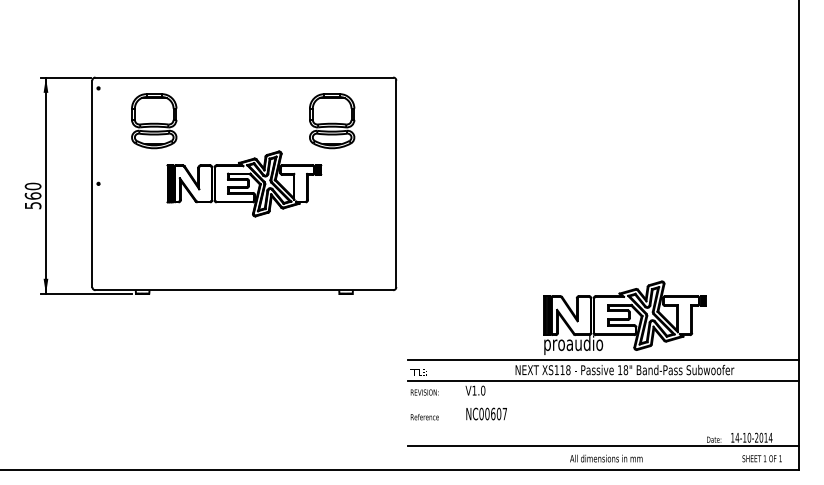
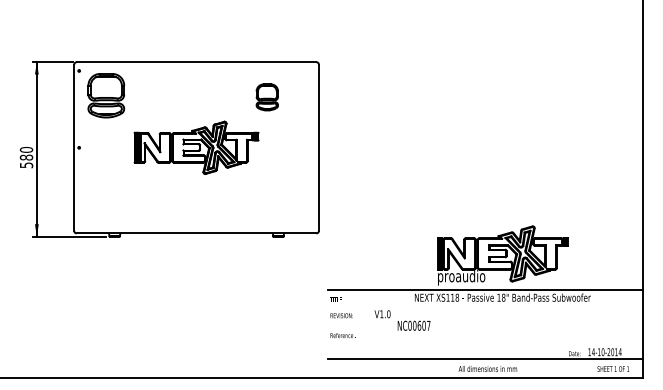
part: (154, 121) -> (106, 95), moved
part: (332, 121) -> (267, 97), size x0.6
text: (32, 195) -> (26, 157), 560 -> 580
line: (603, 381) -> (485, 306), removed
text: (486, 413) -> (414, 325), moved

